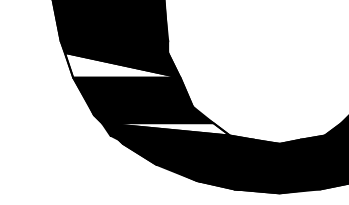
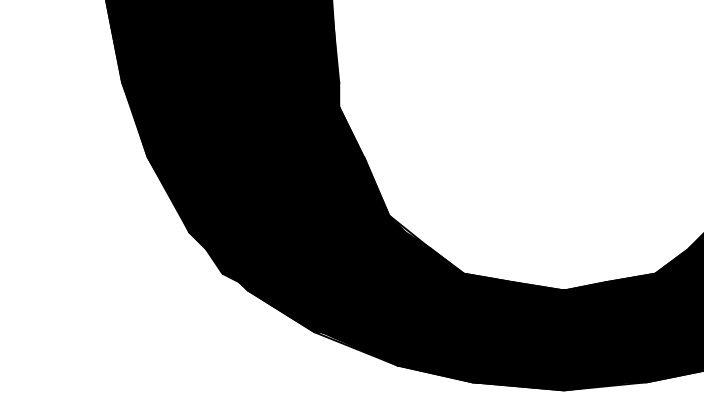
fill: (122, 64) -> (247, 130), added
fill: (165, 129) -> (333, 261), added

